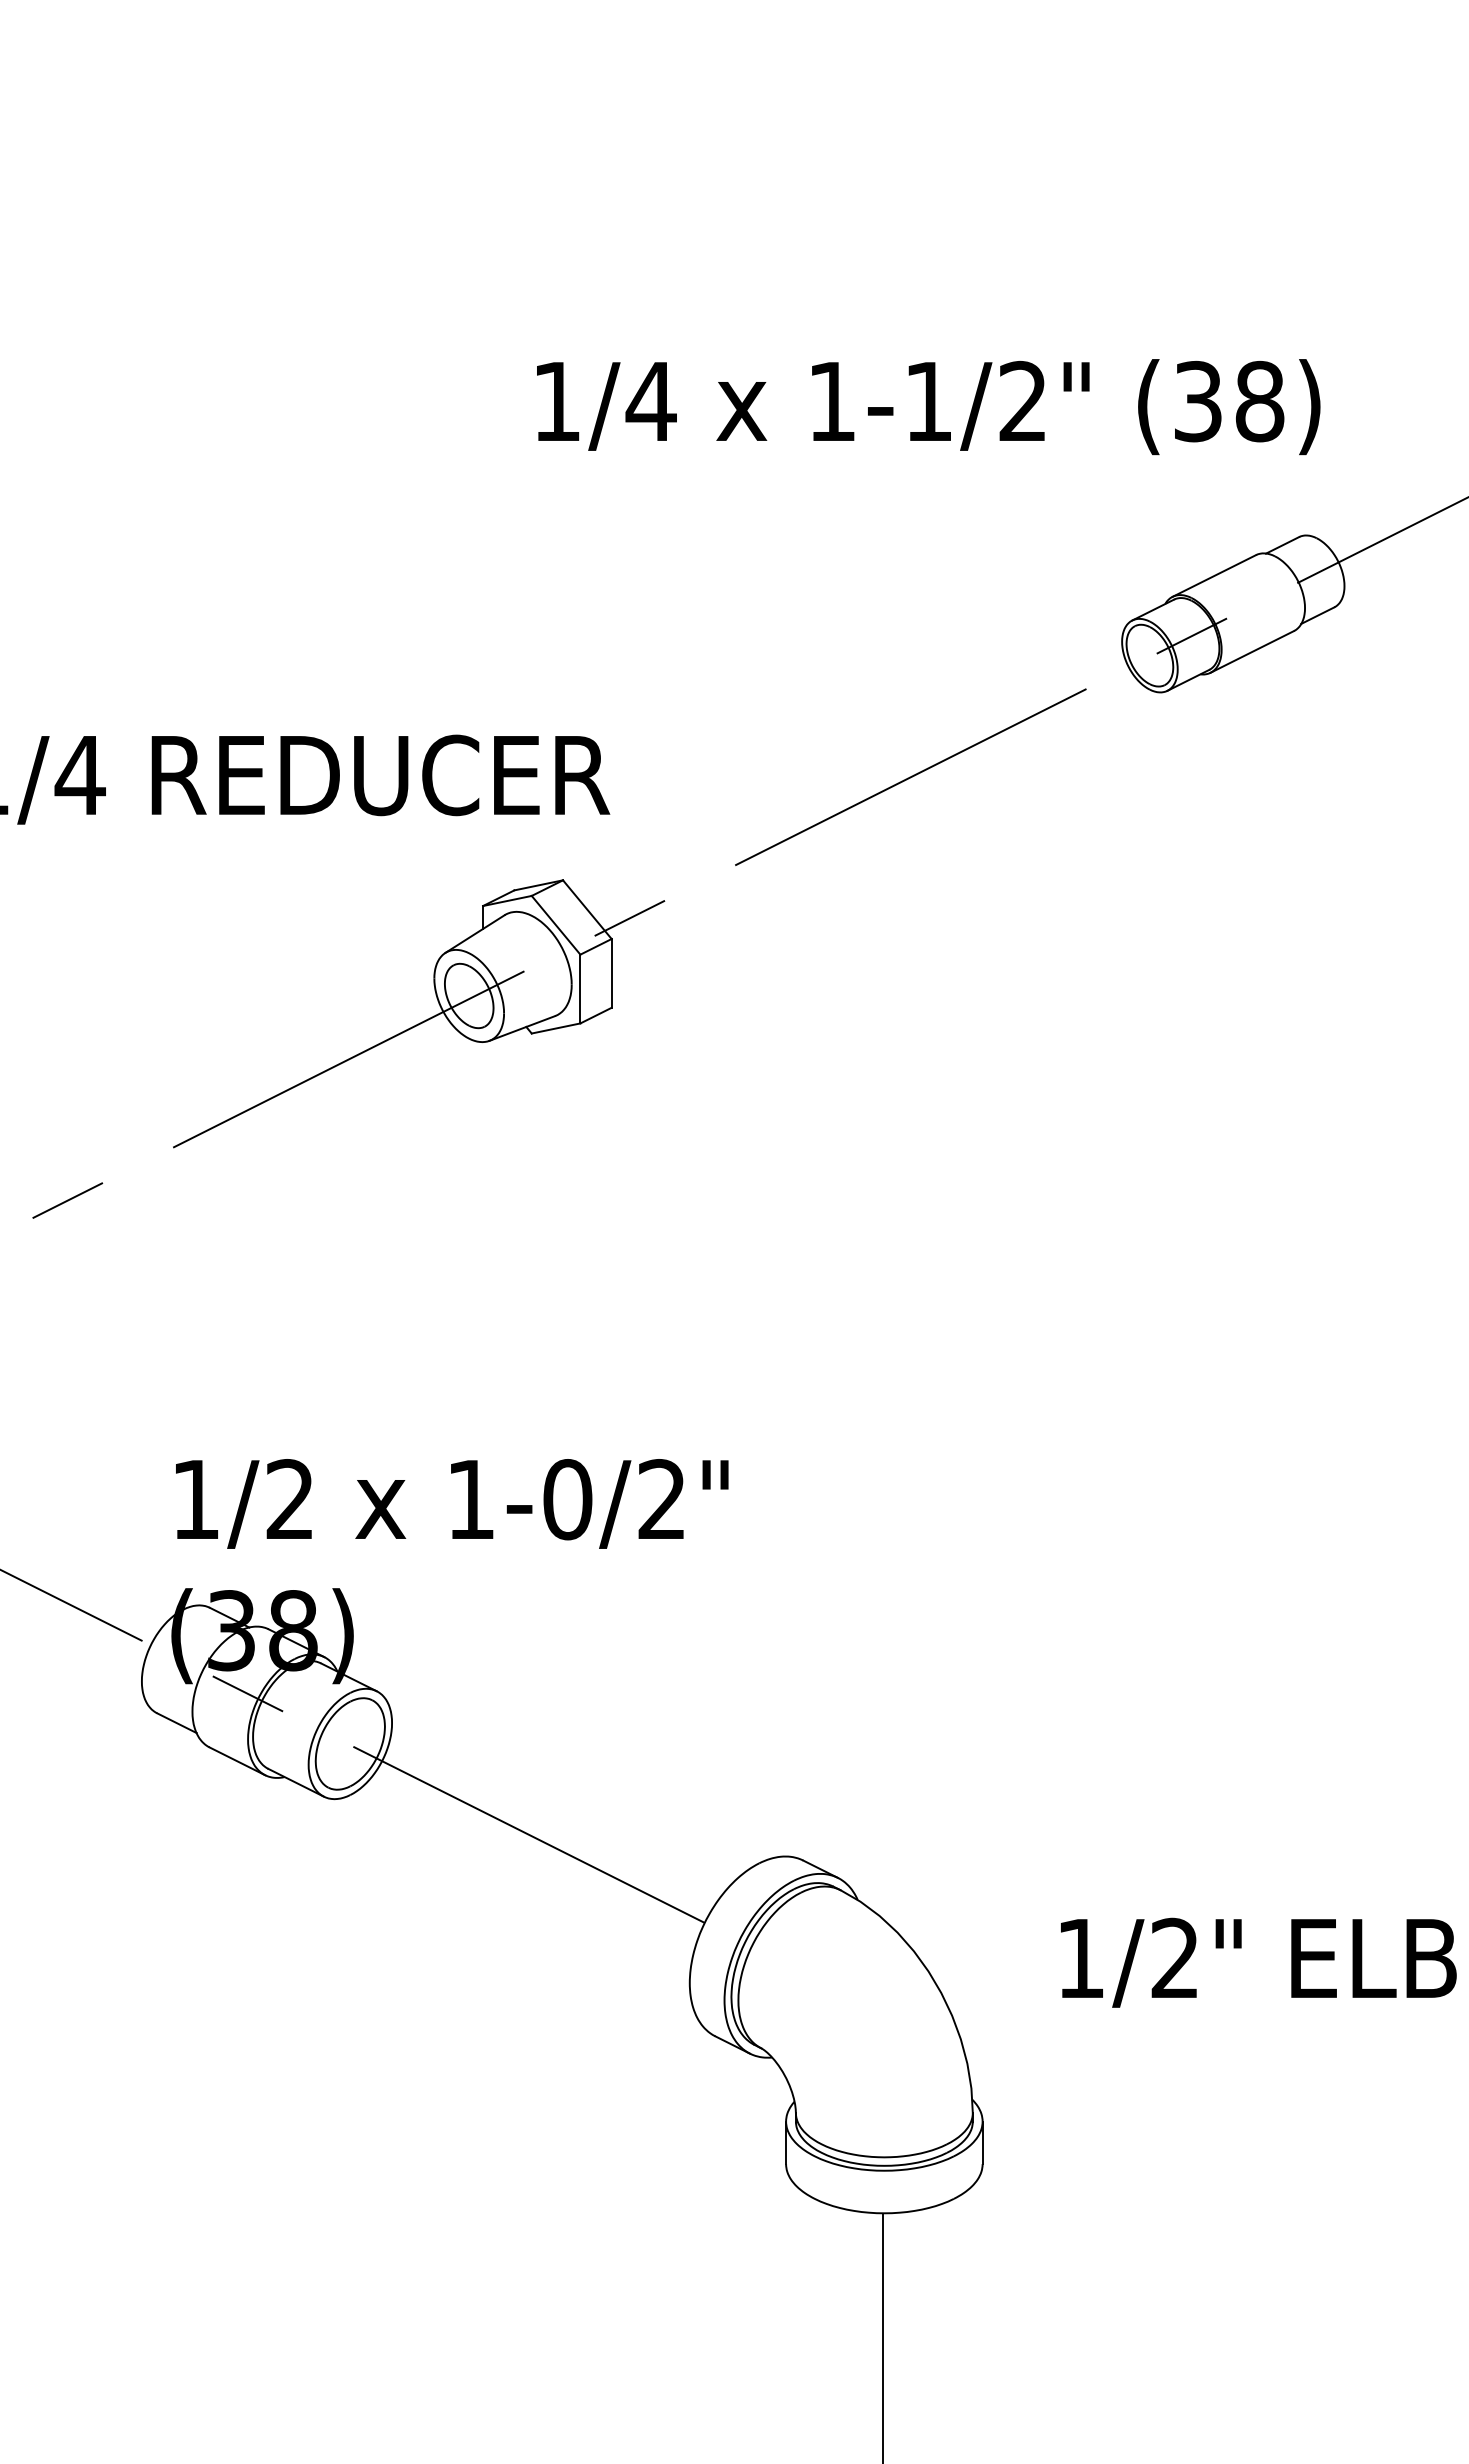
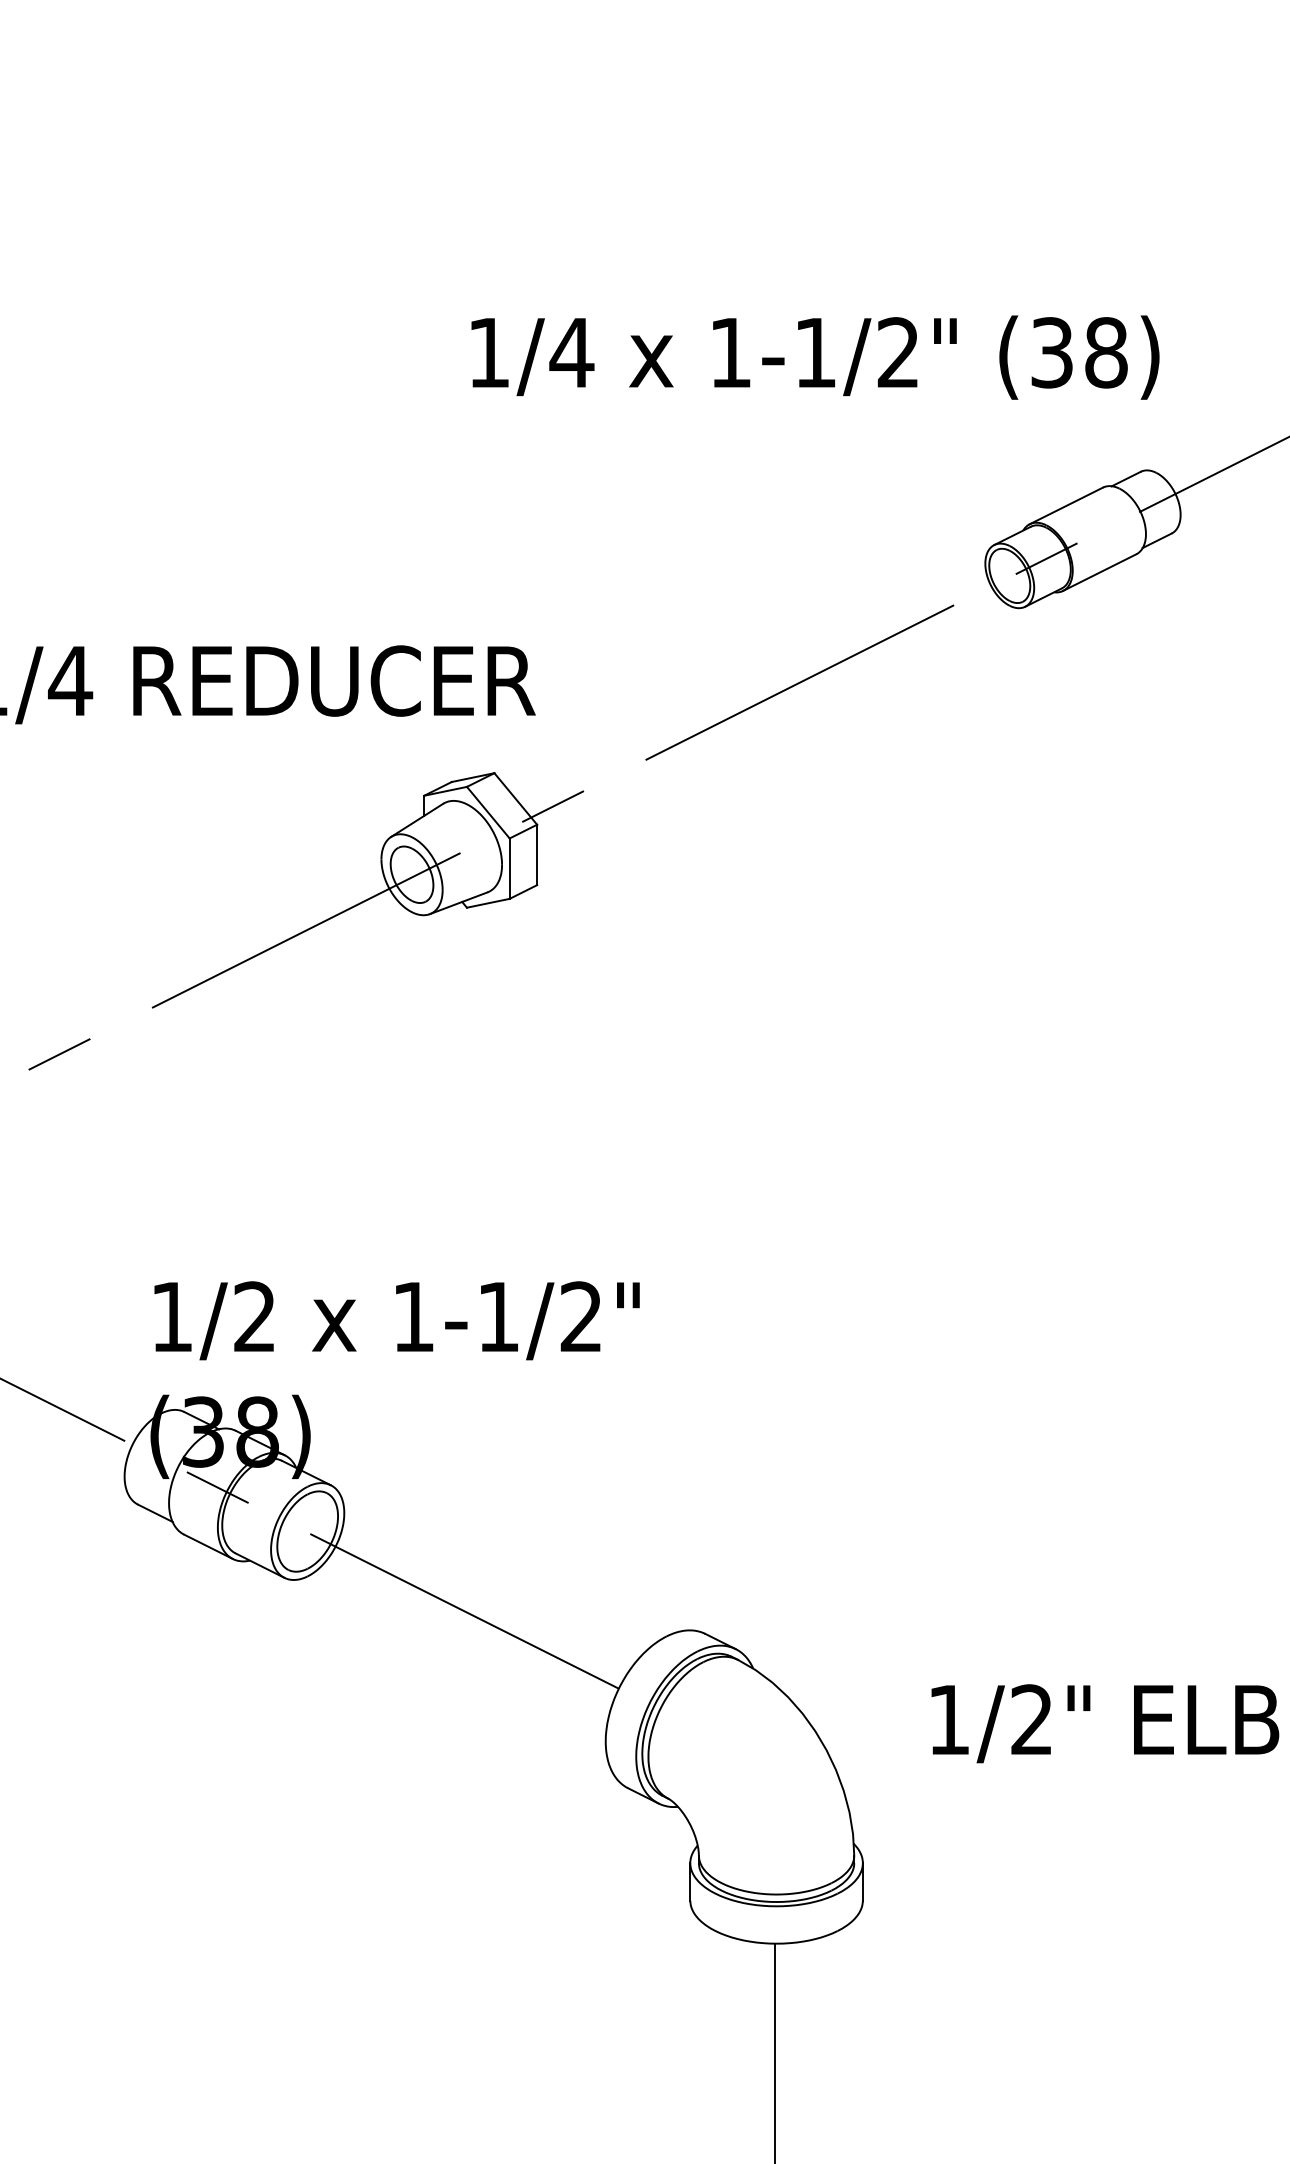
text: (567, 1499) -> (498, 1316), 1-0/2" -> 1-1/2"

